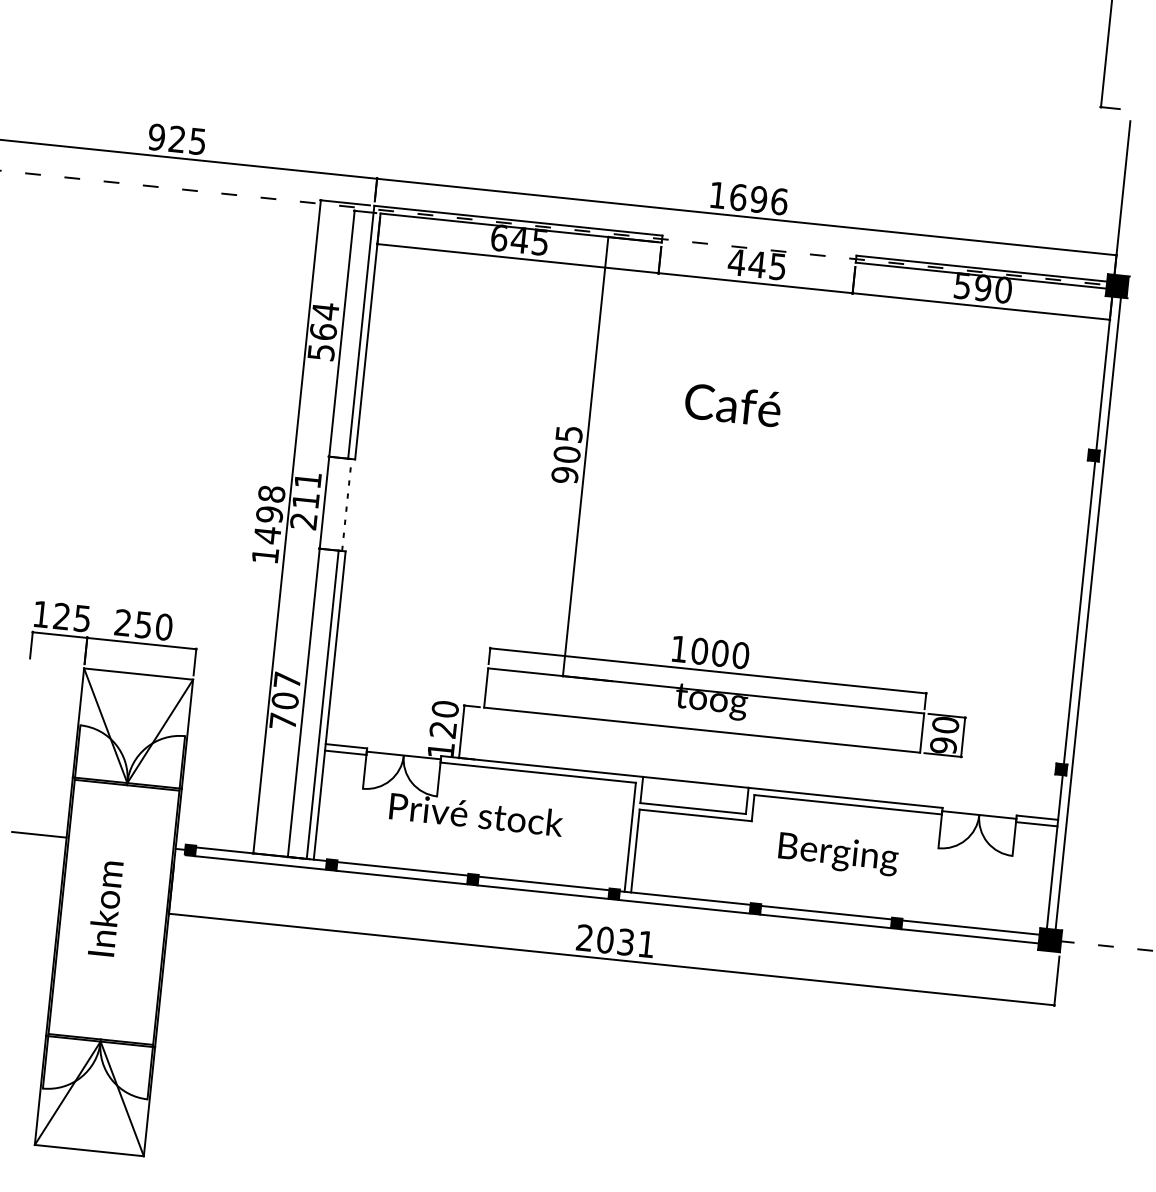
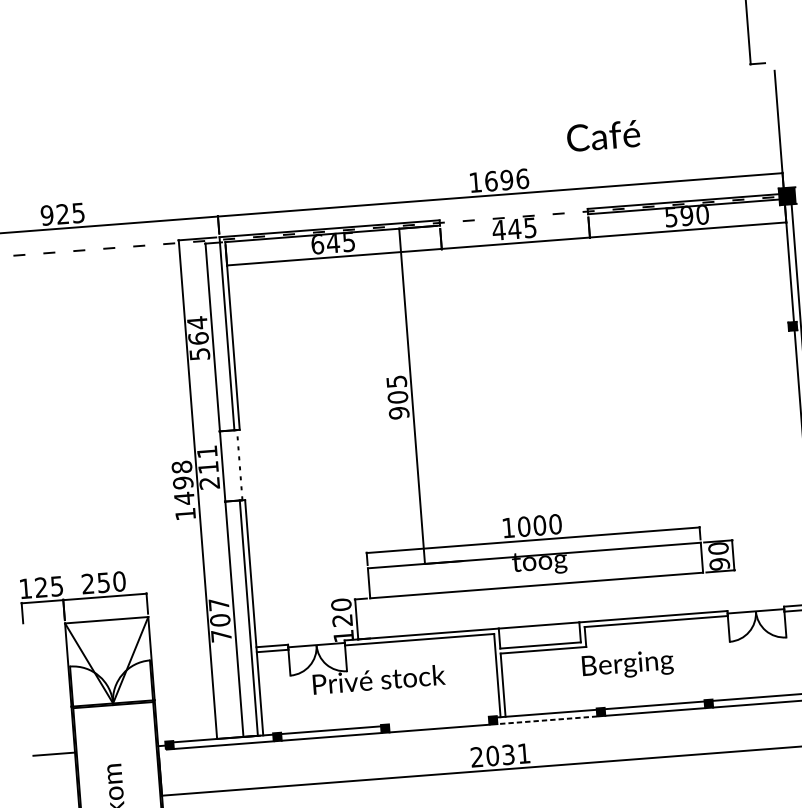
text: (732, 405) -> (603, 136), moved
text: (838, 854) -> (628, 665), moved
line: (543, 883) -> (438, 722), removed
line: (684, 906) -> (547, 720), solid -> dashed

